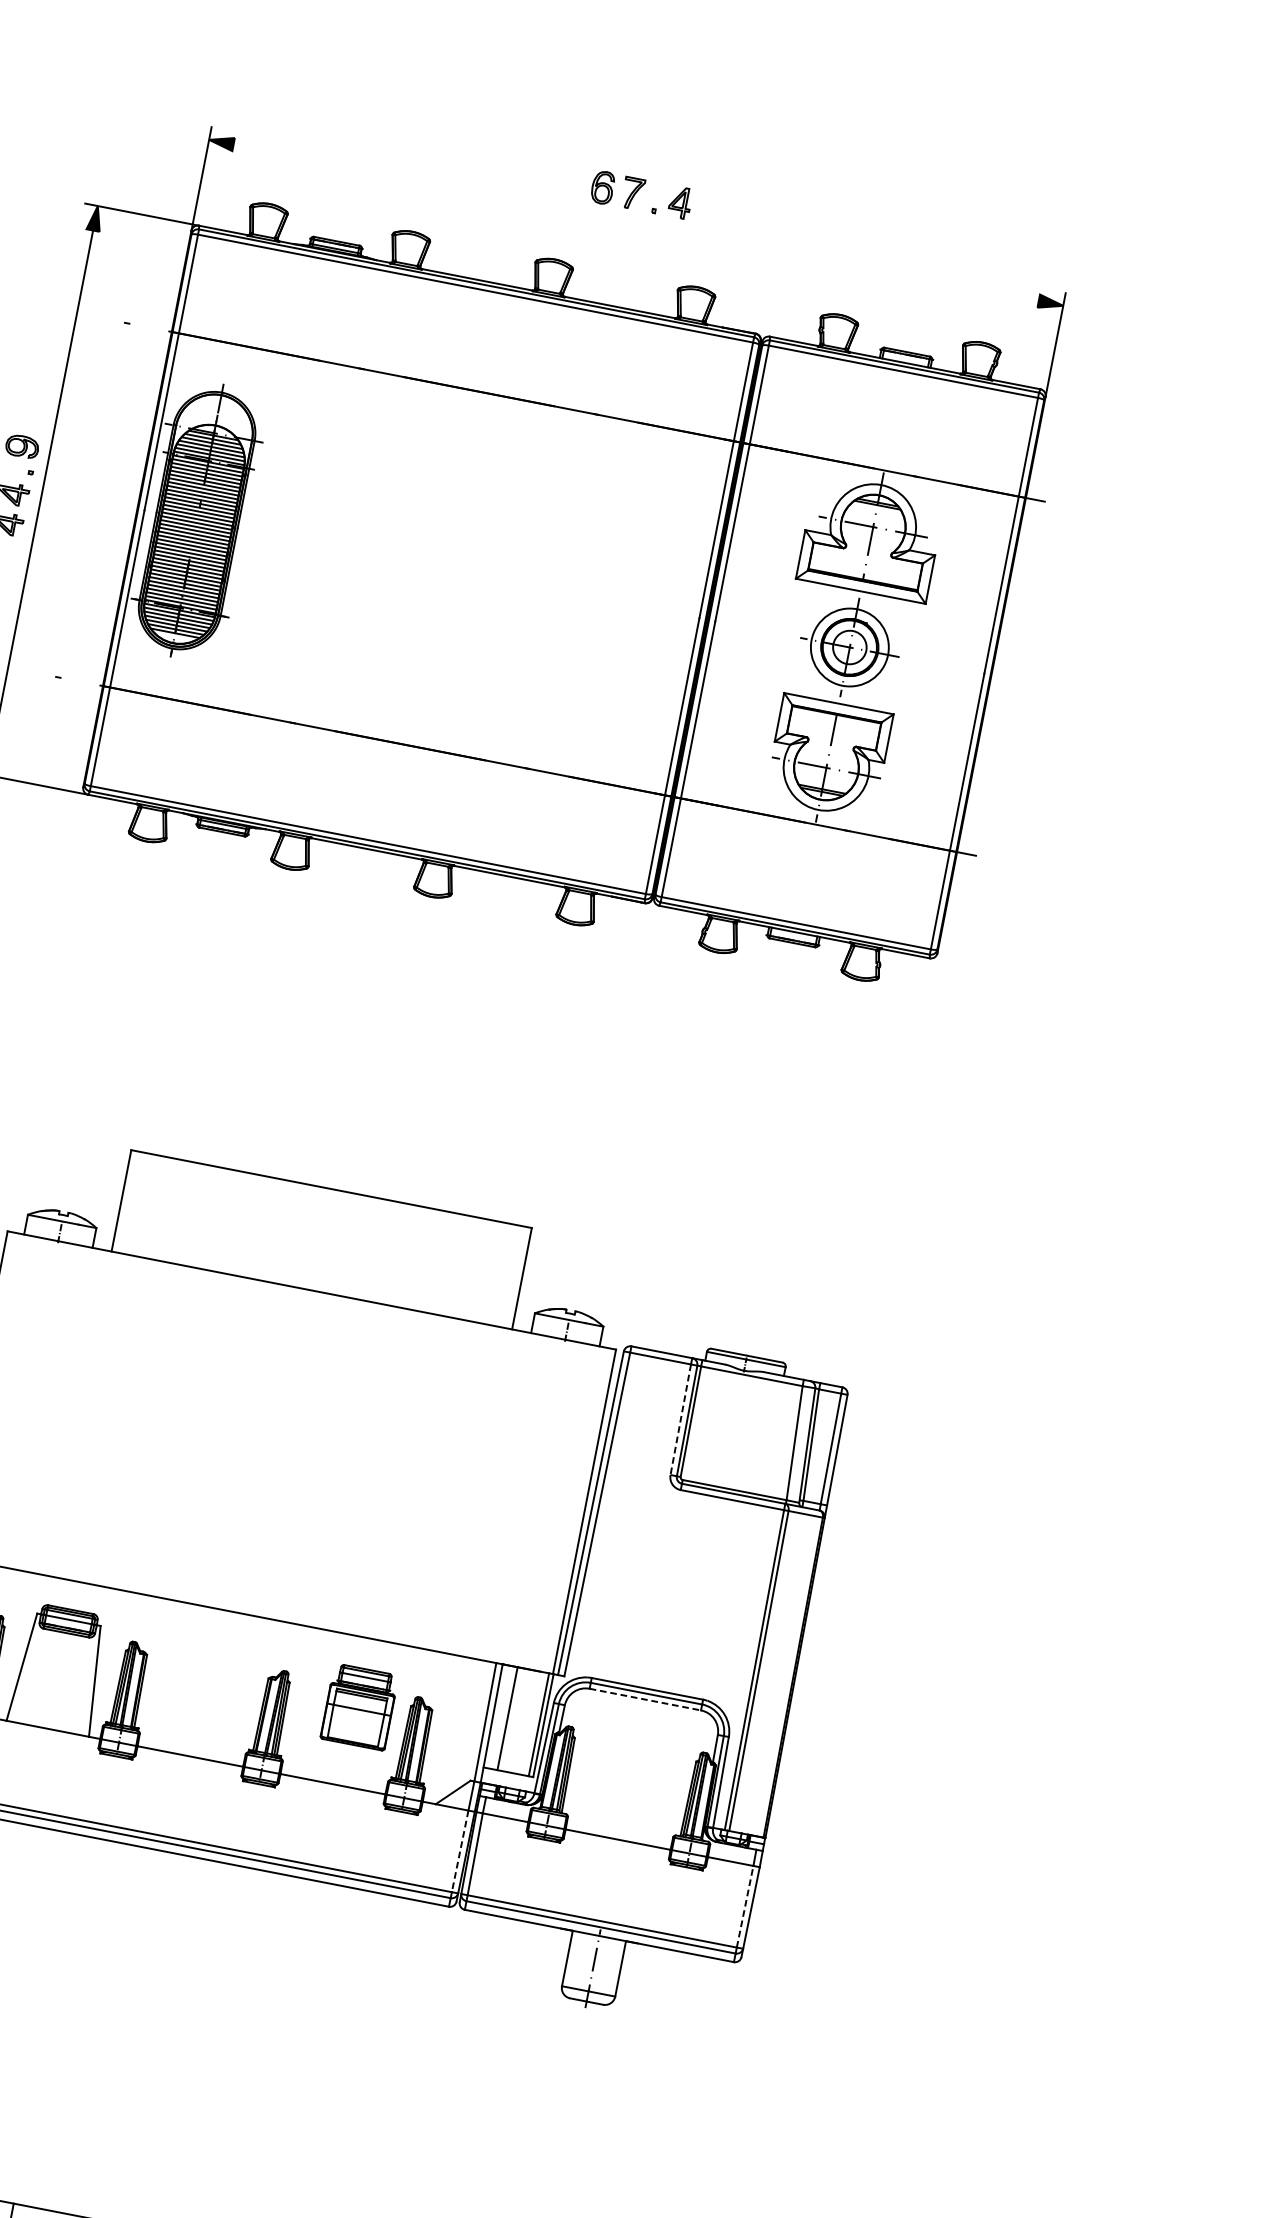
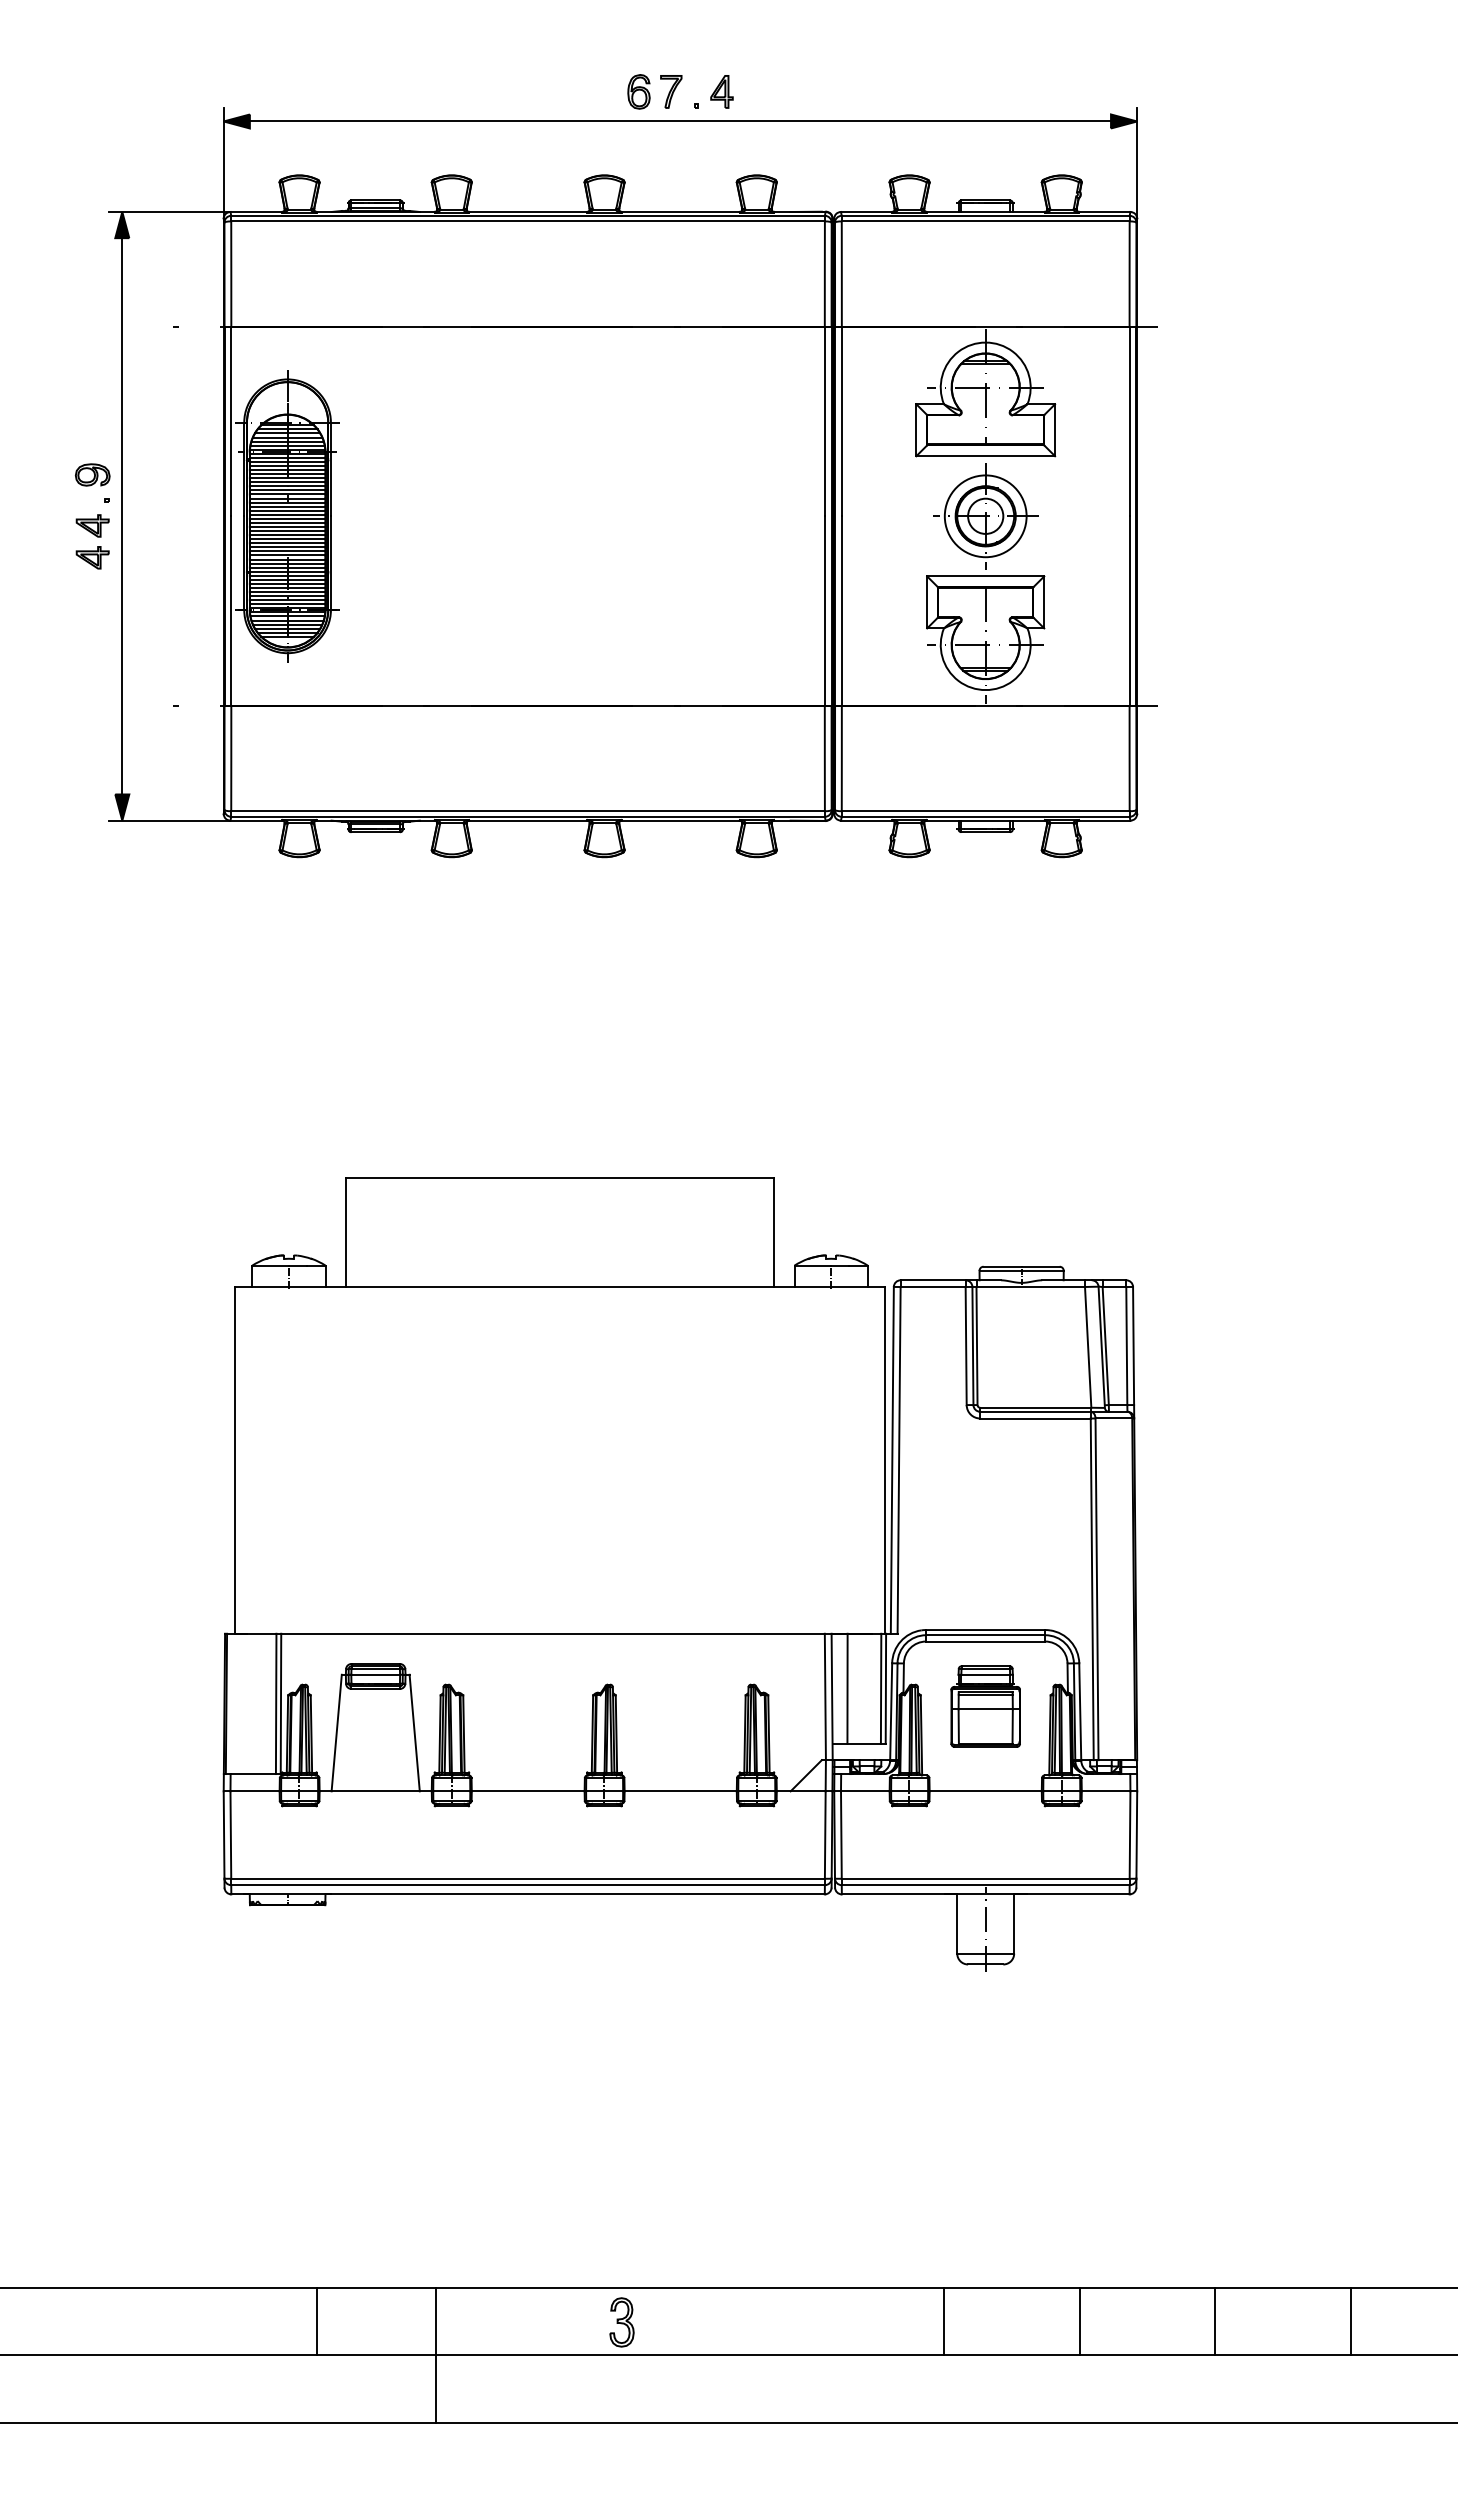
line: (636, 222) -> (680, 121), added
line: (681, 1420) -> (966, 1346), dashed -> solid
line: (645, 1699) -> (985, 1641), dashed -> solid
part: (359, 1707) -> (985, 1706), moved
line: (460, 1851) -> (825, 1835), dashed -> solid
line: (745, 1907) -> (1130, 1835), dashed -> solid

